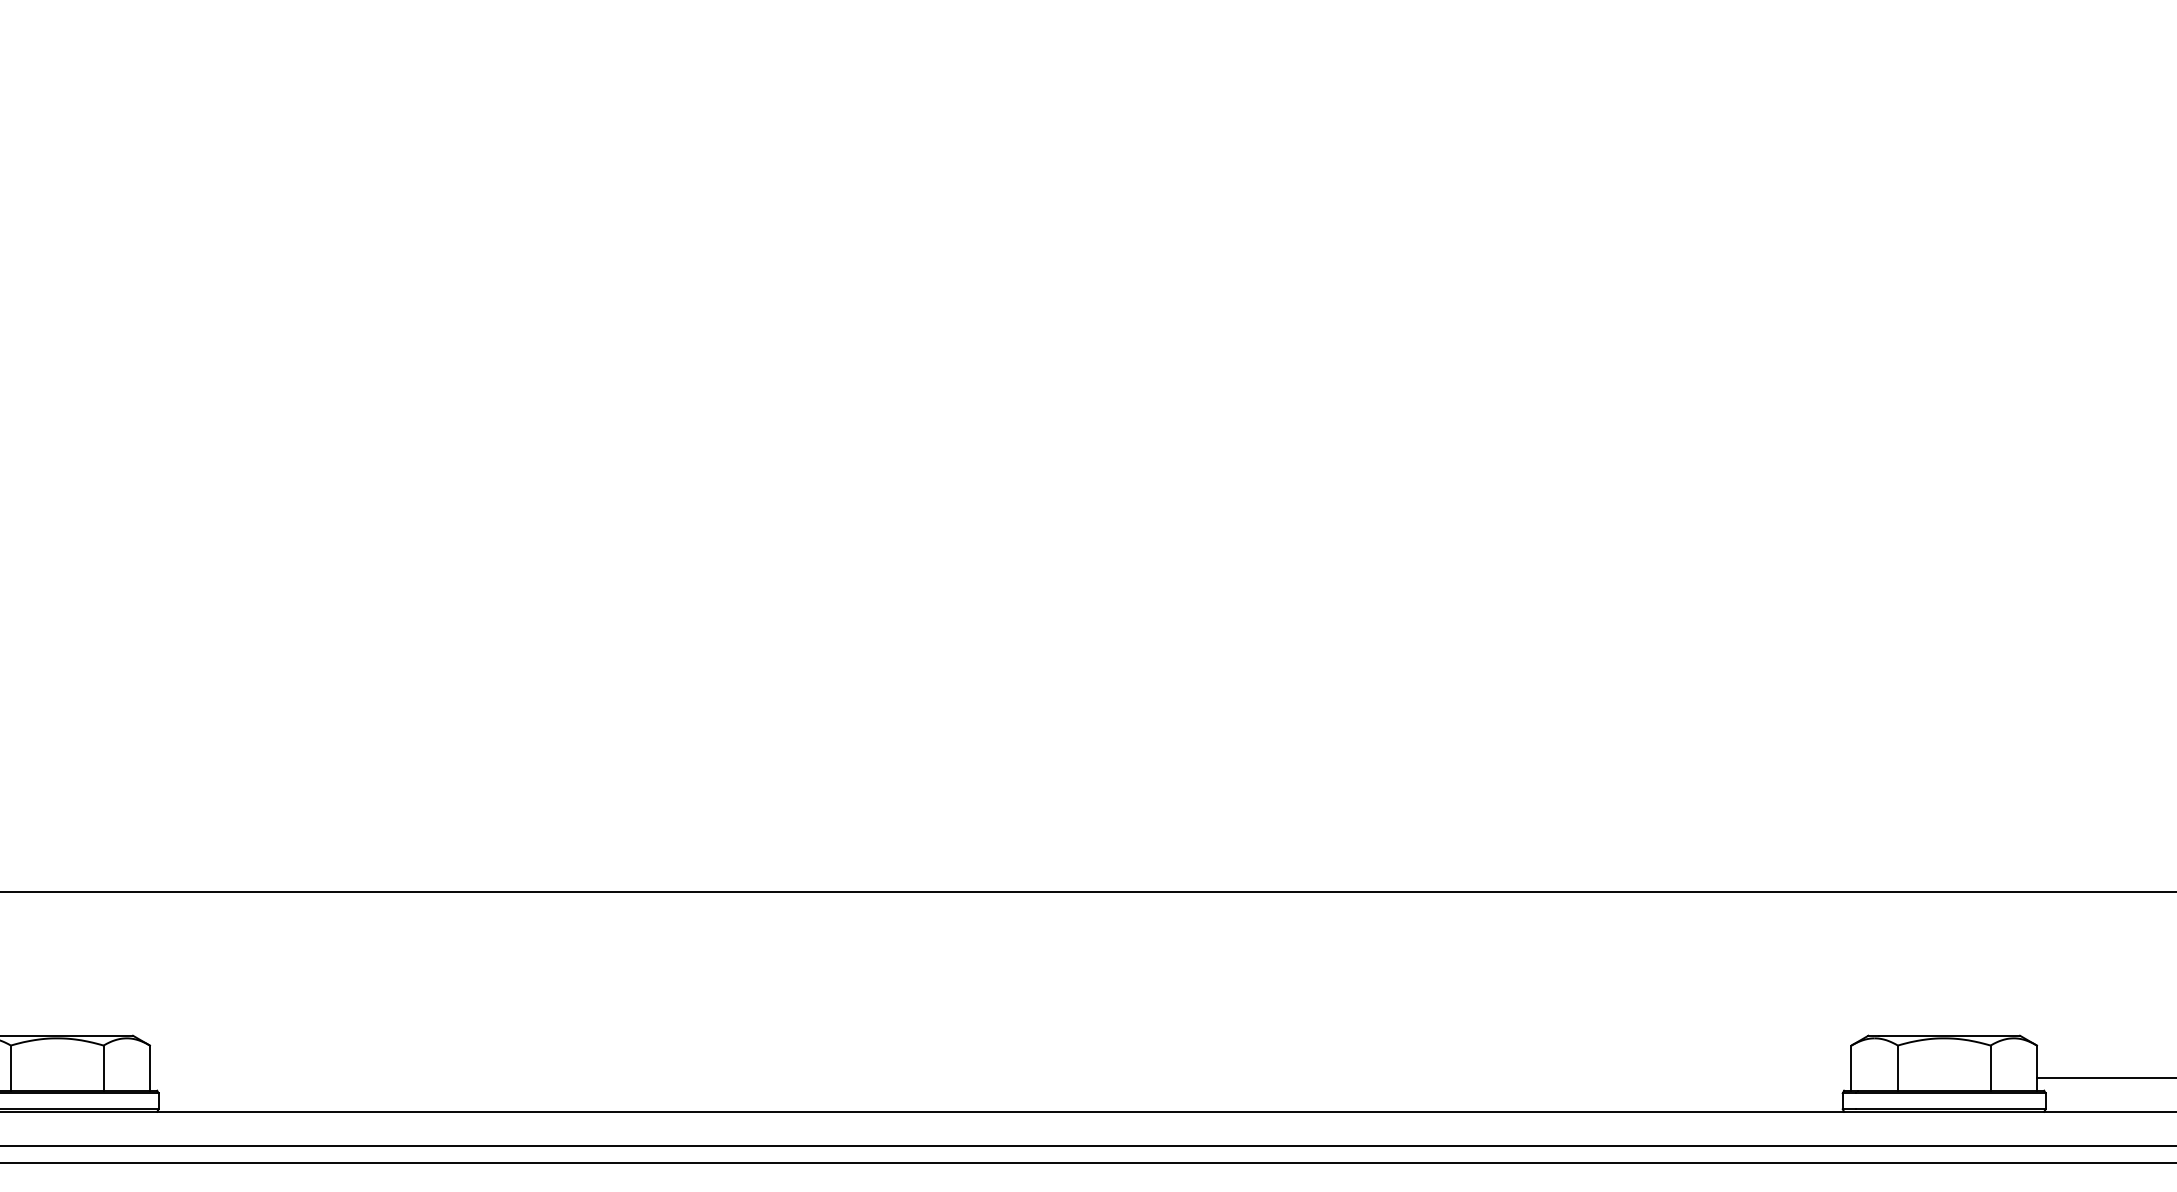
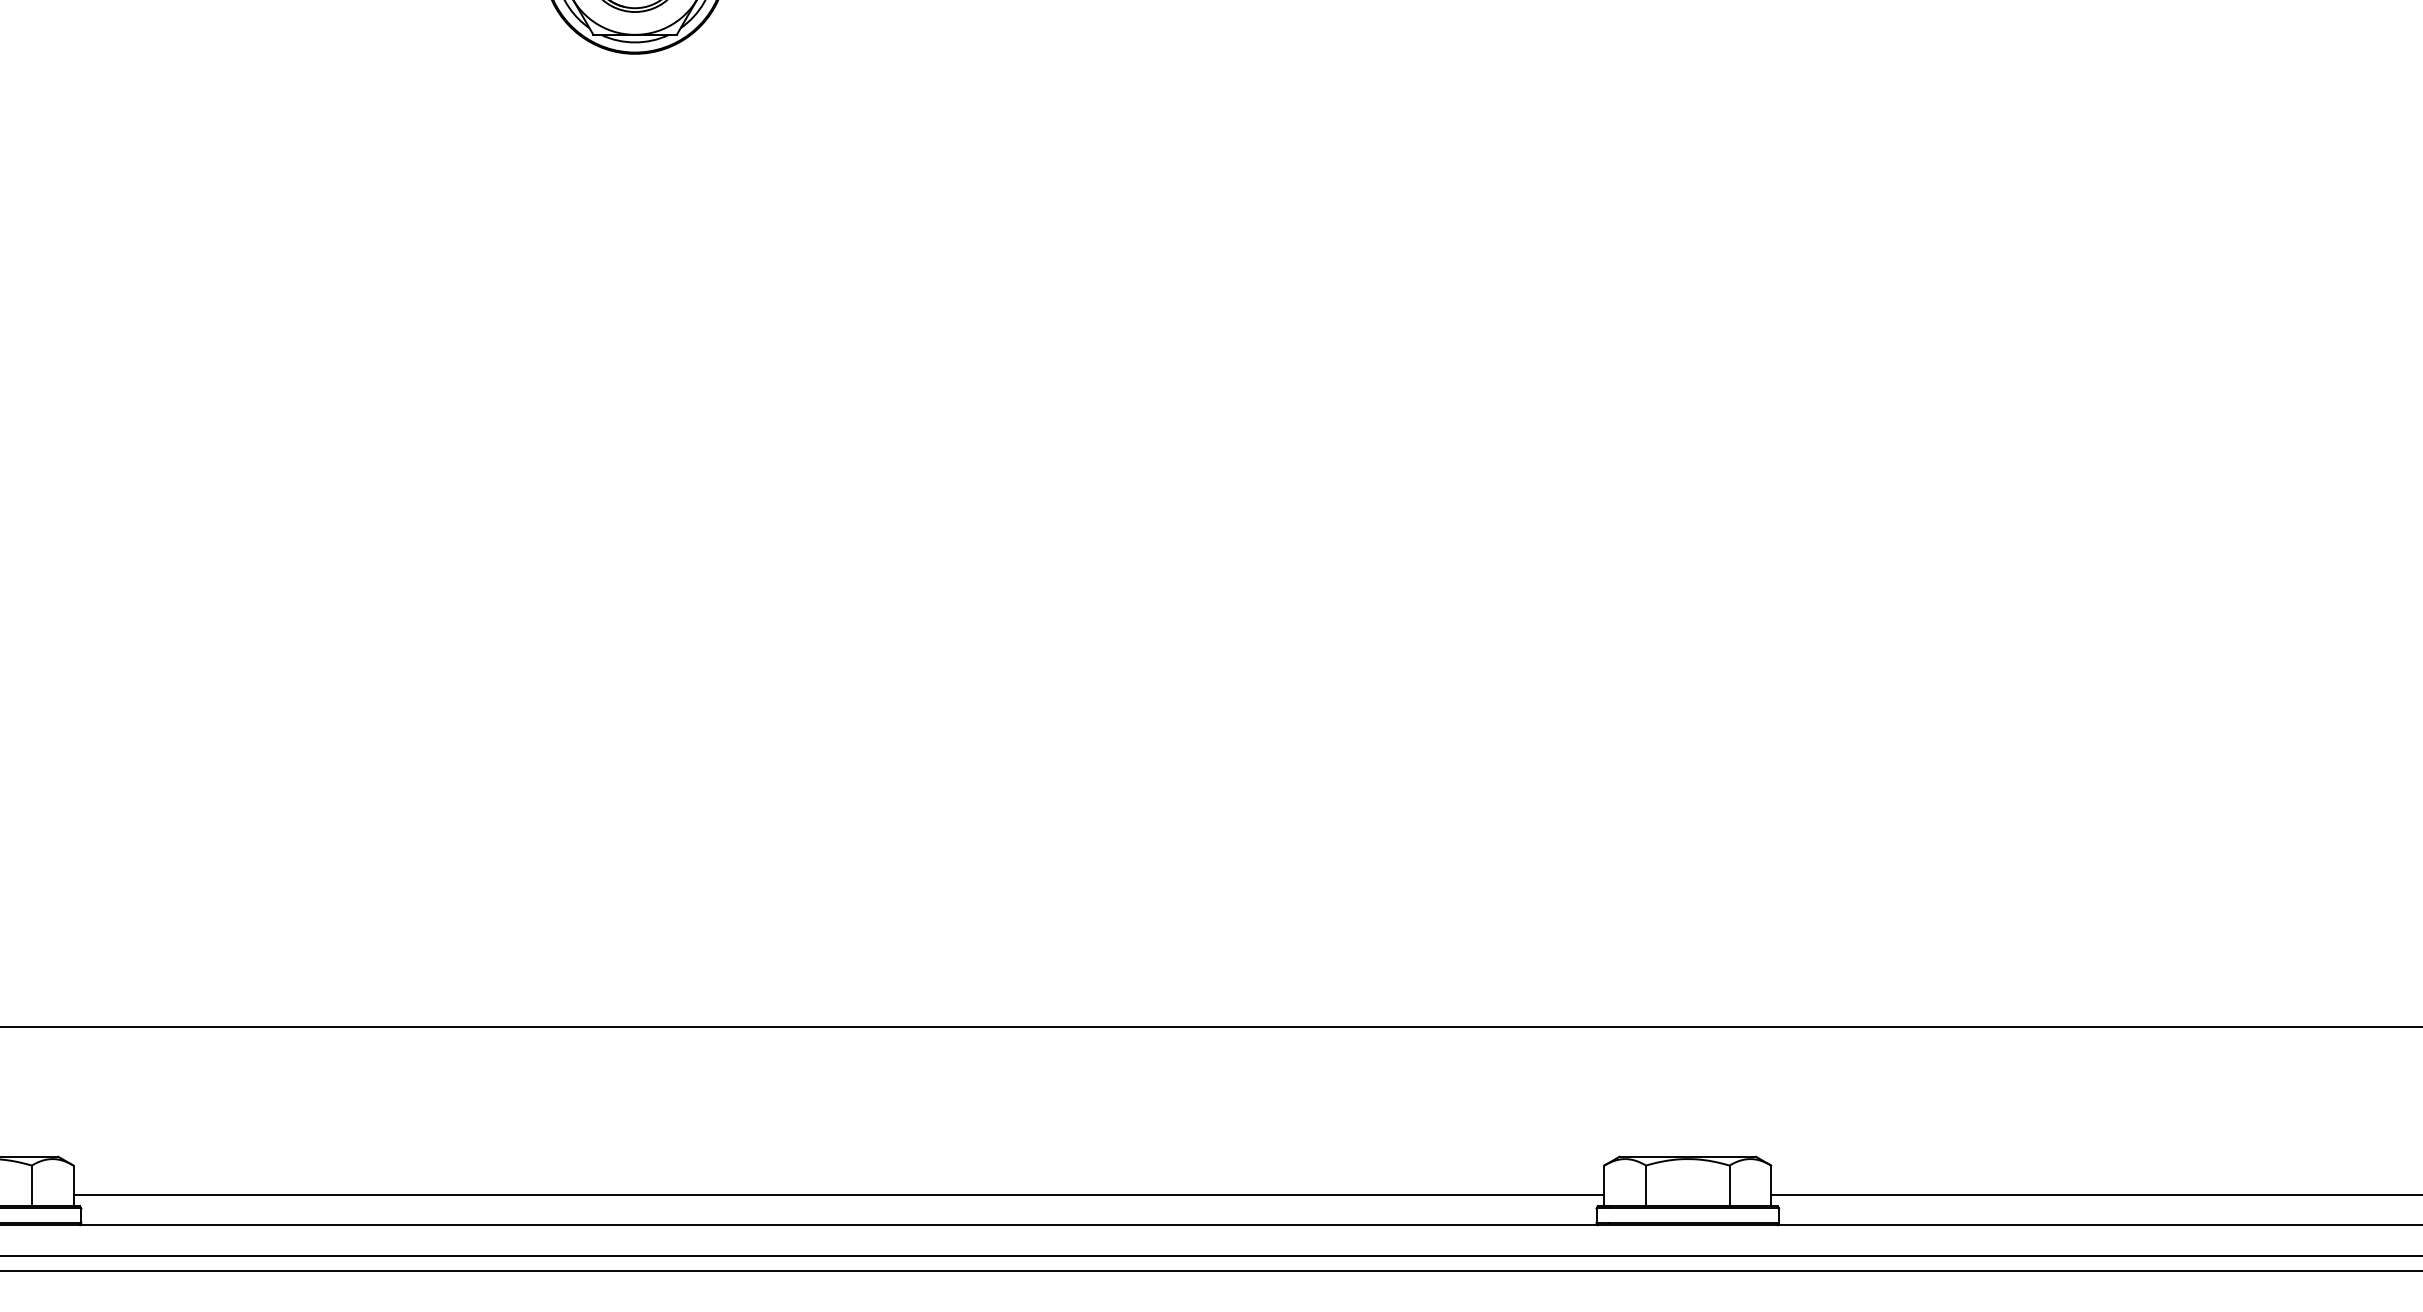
line: (1000, 1077) -> (838, 1194), added

